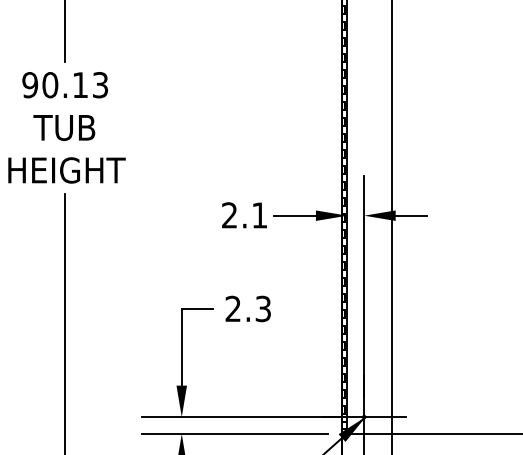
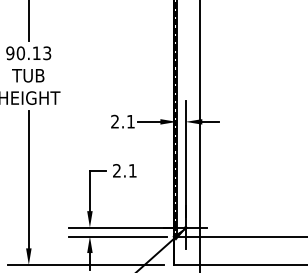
text: (262, 308) -> (132, 170), 2.3 -> 2.1

